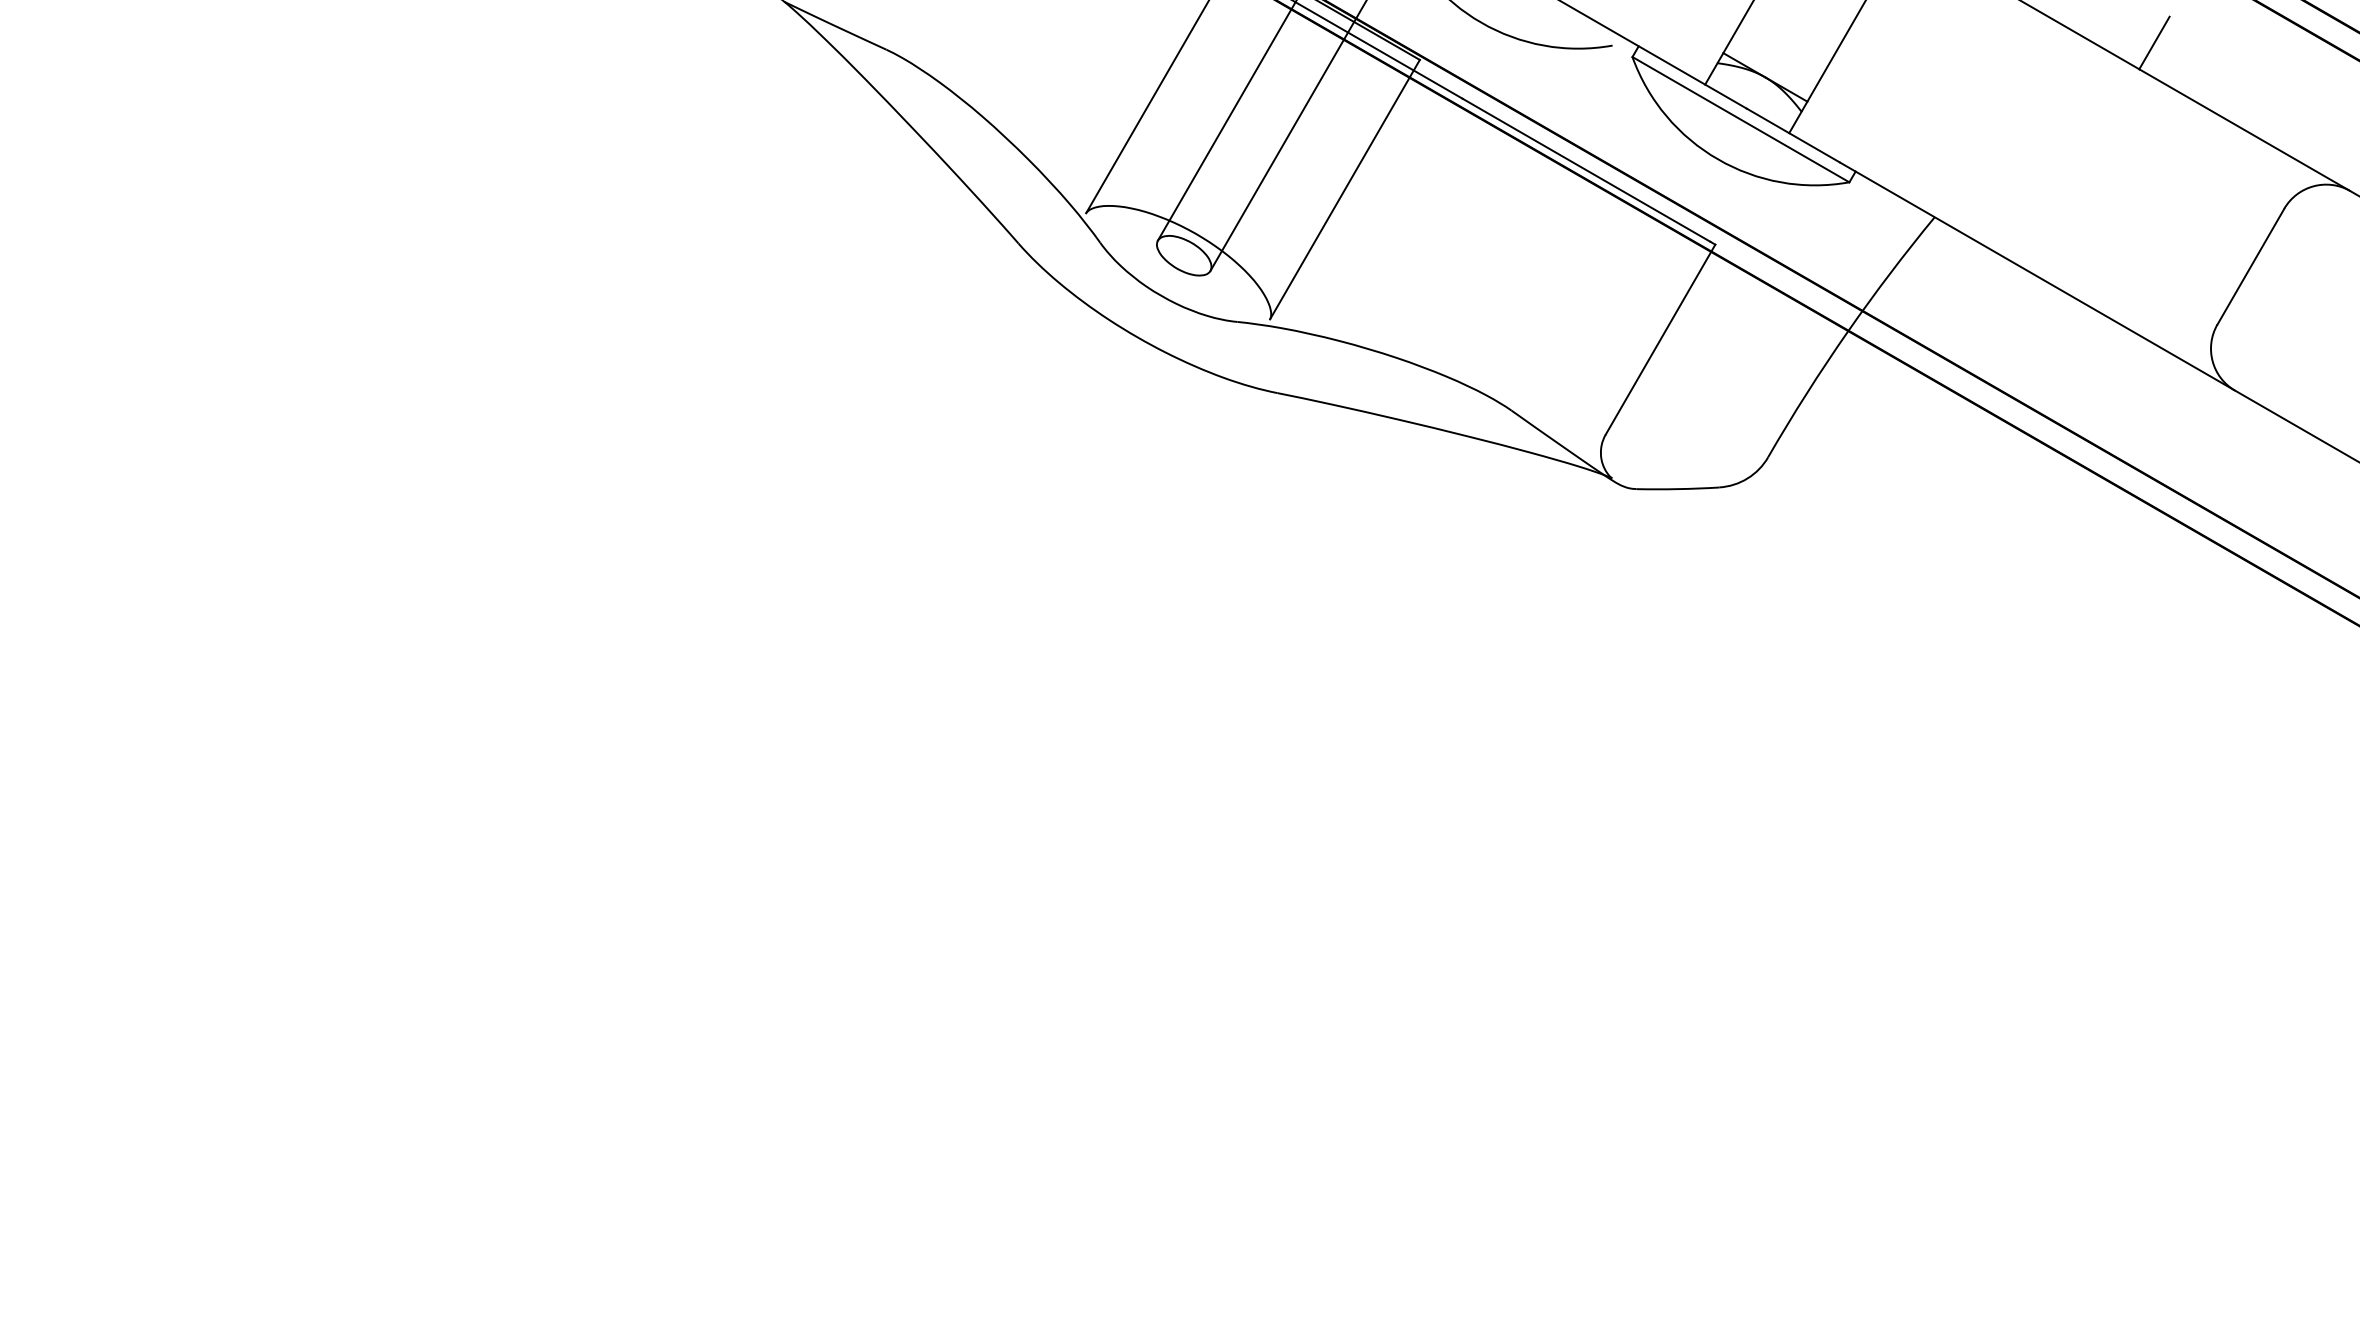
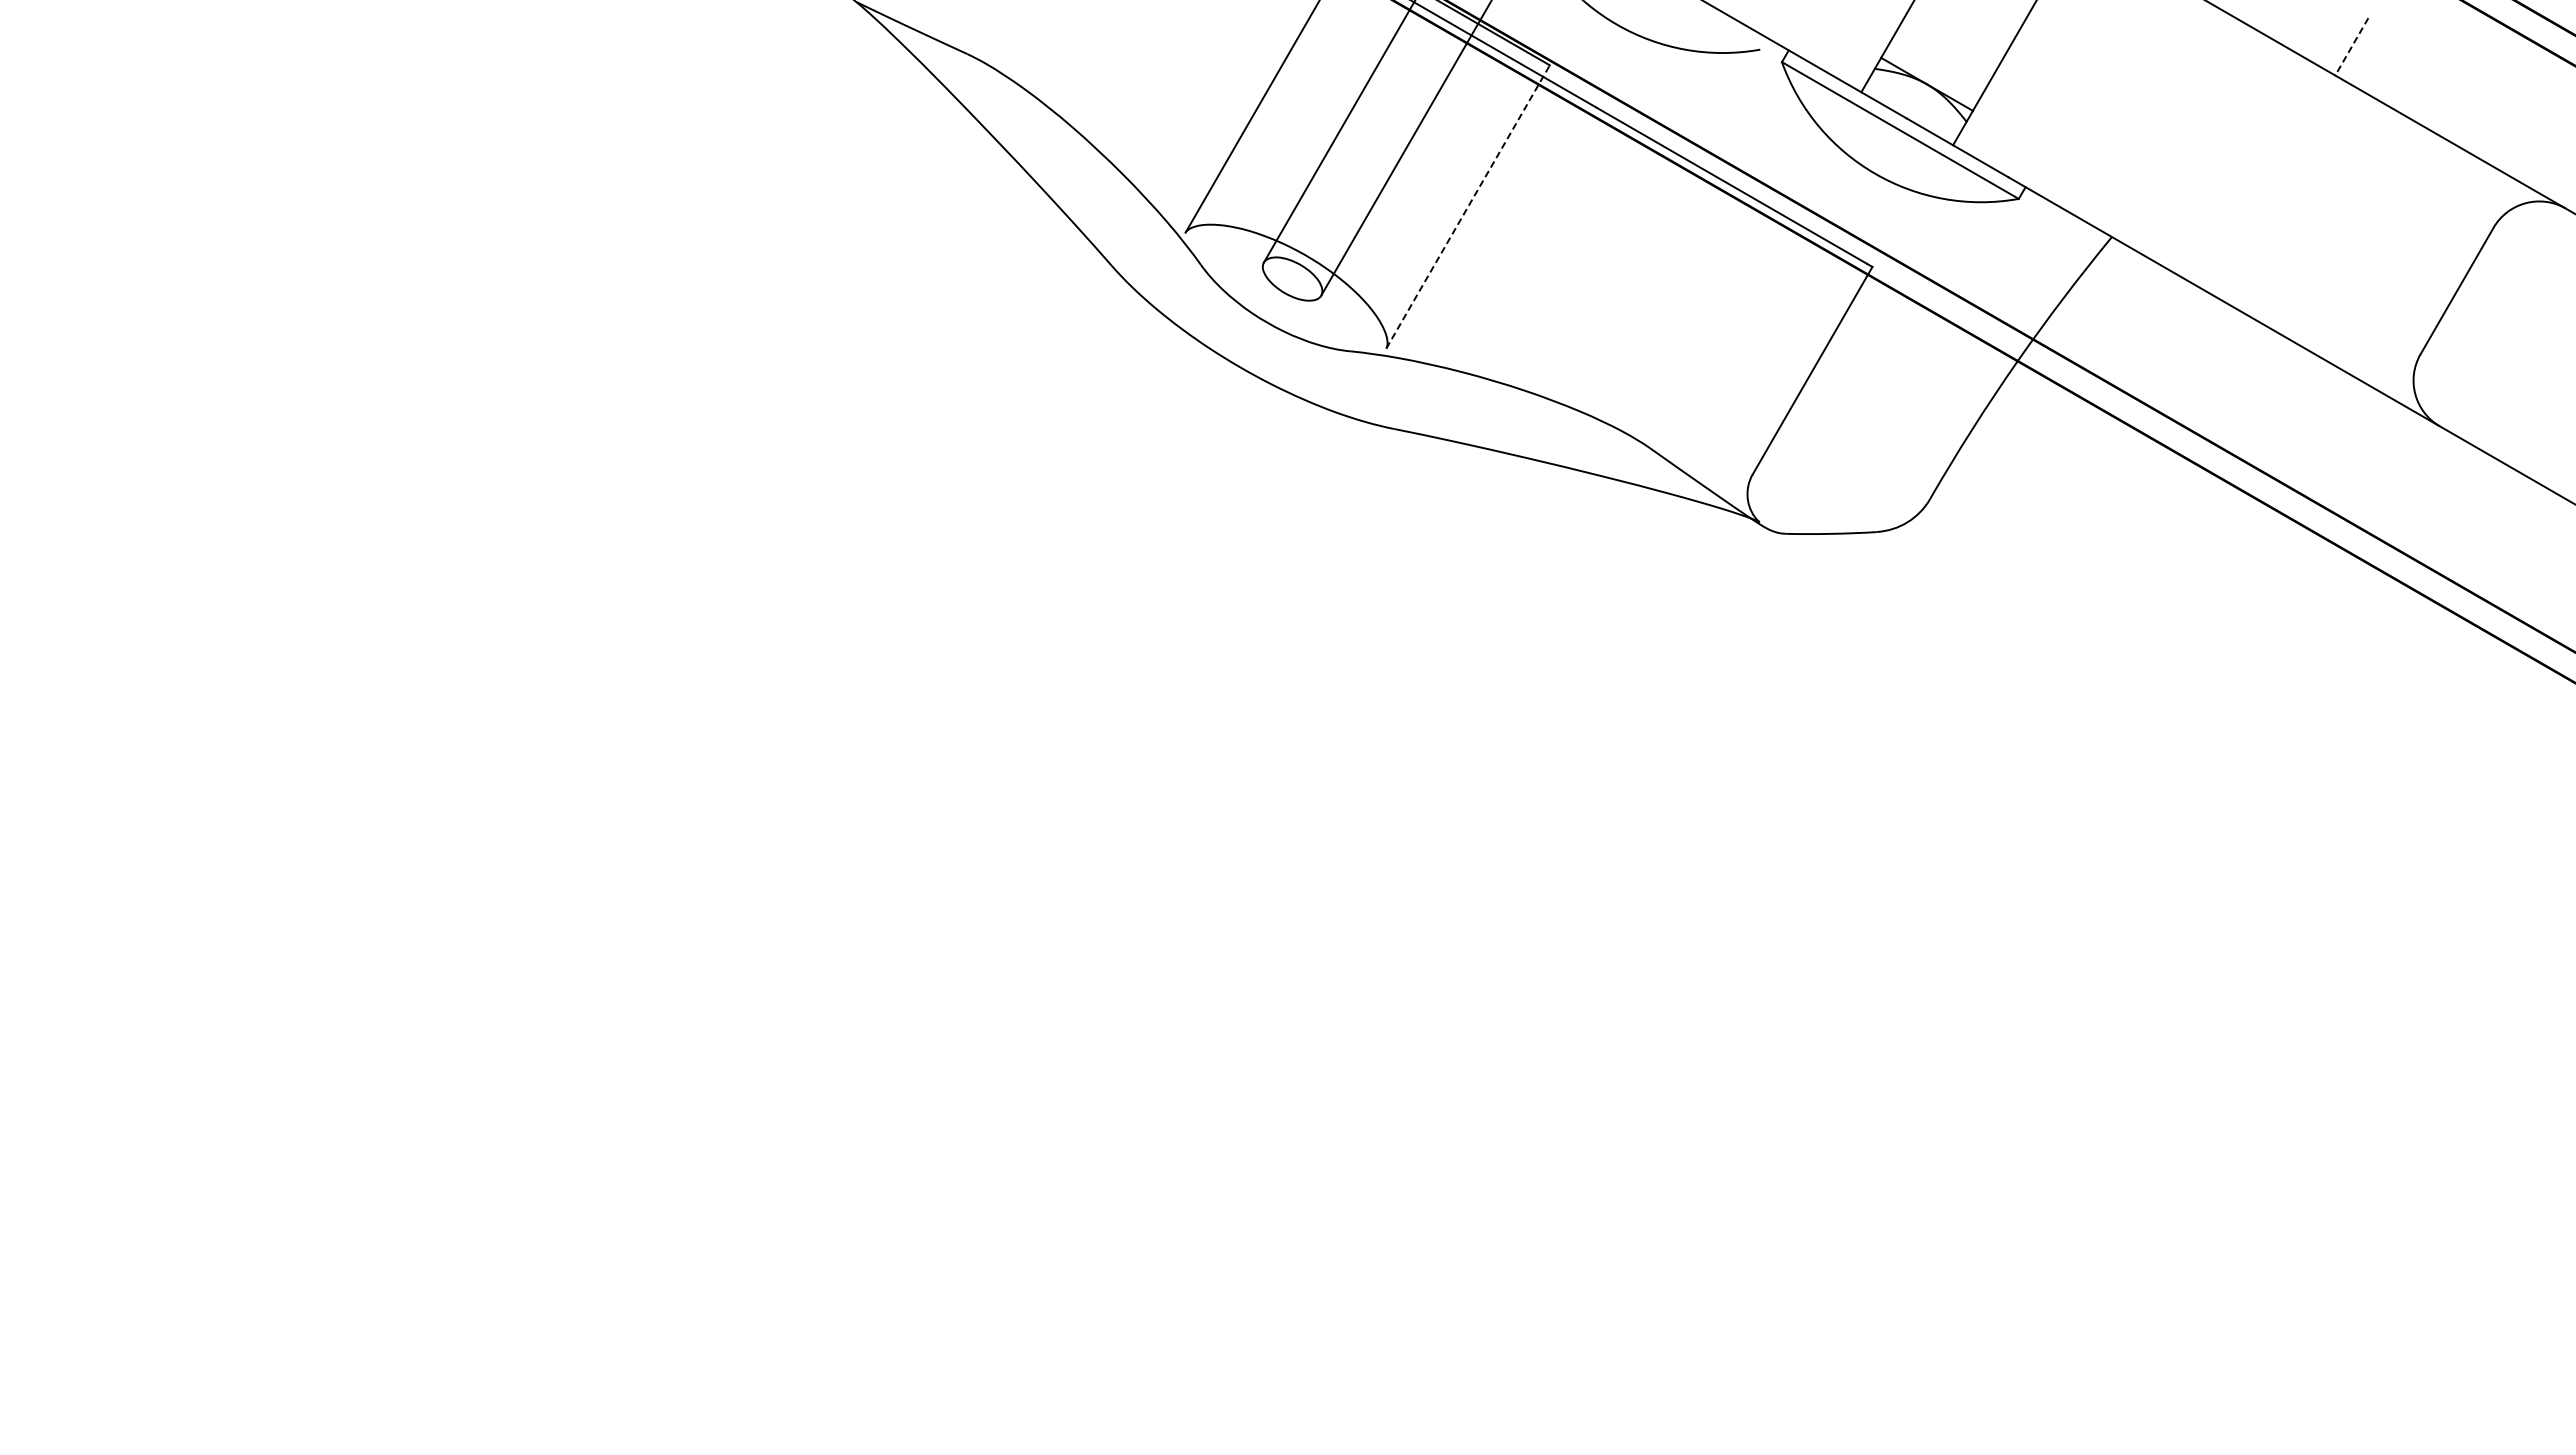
line: (2154, 43) -> (2351, 47), solid -> dashed
line: (1345, 189) -> (1468, 206), solid -> dashed

